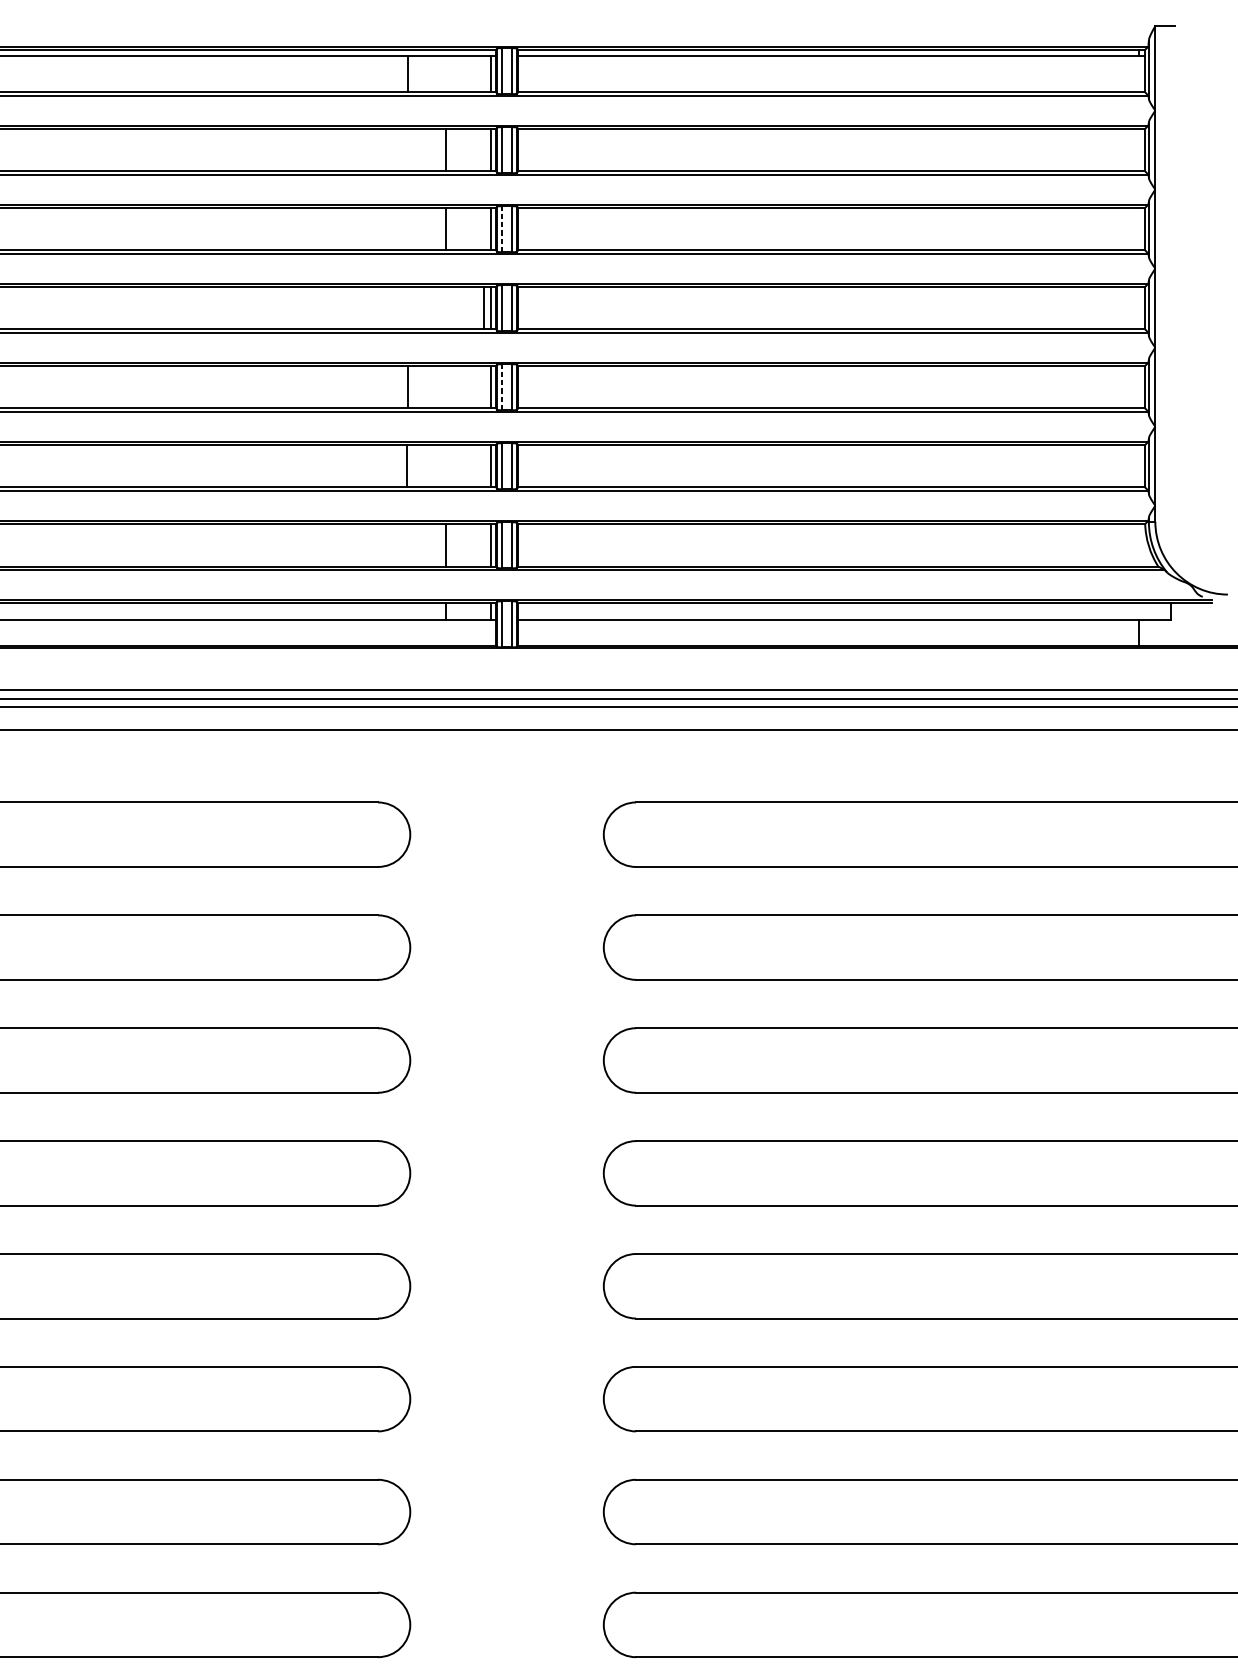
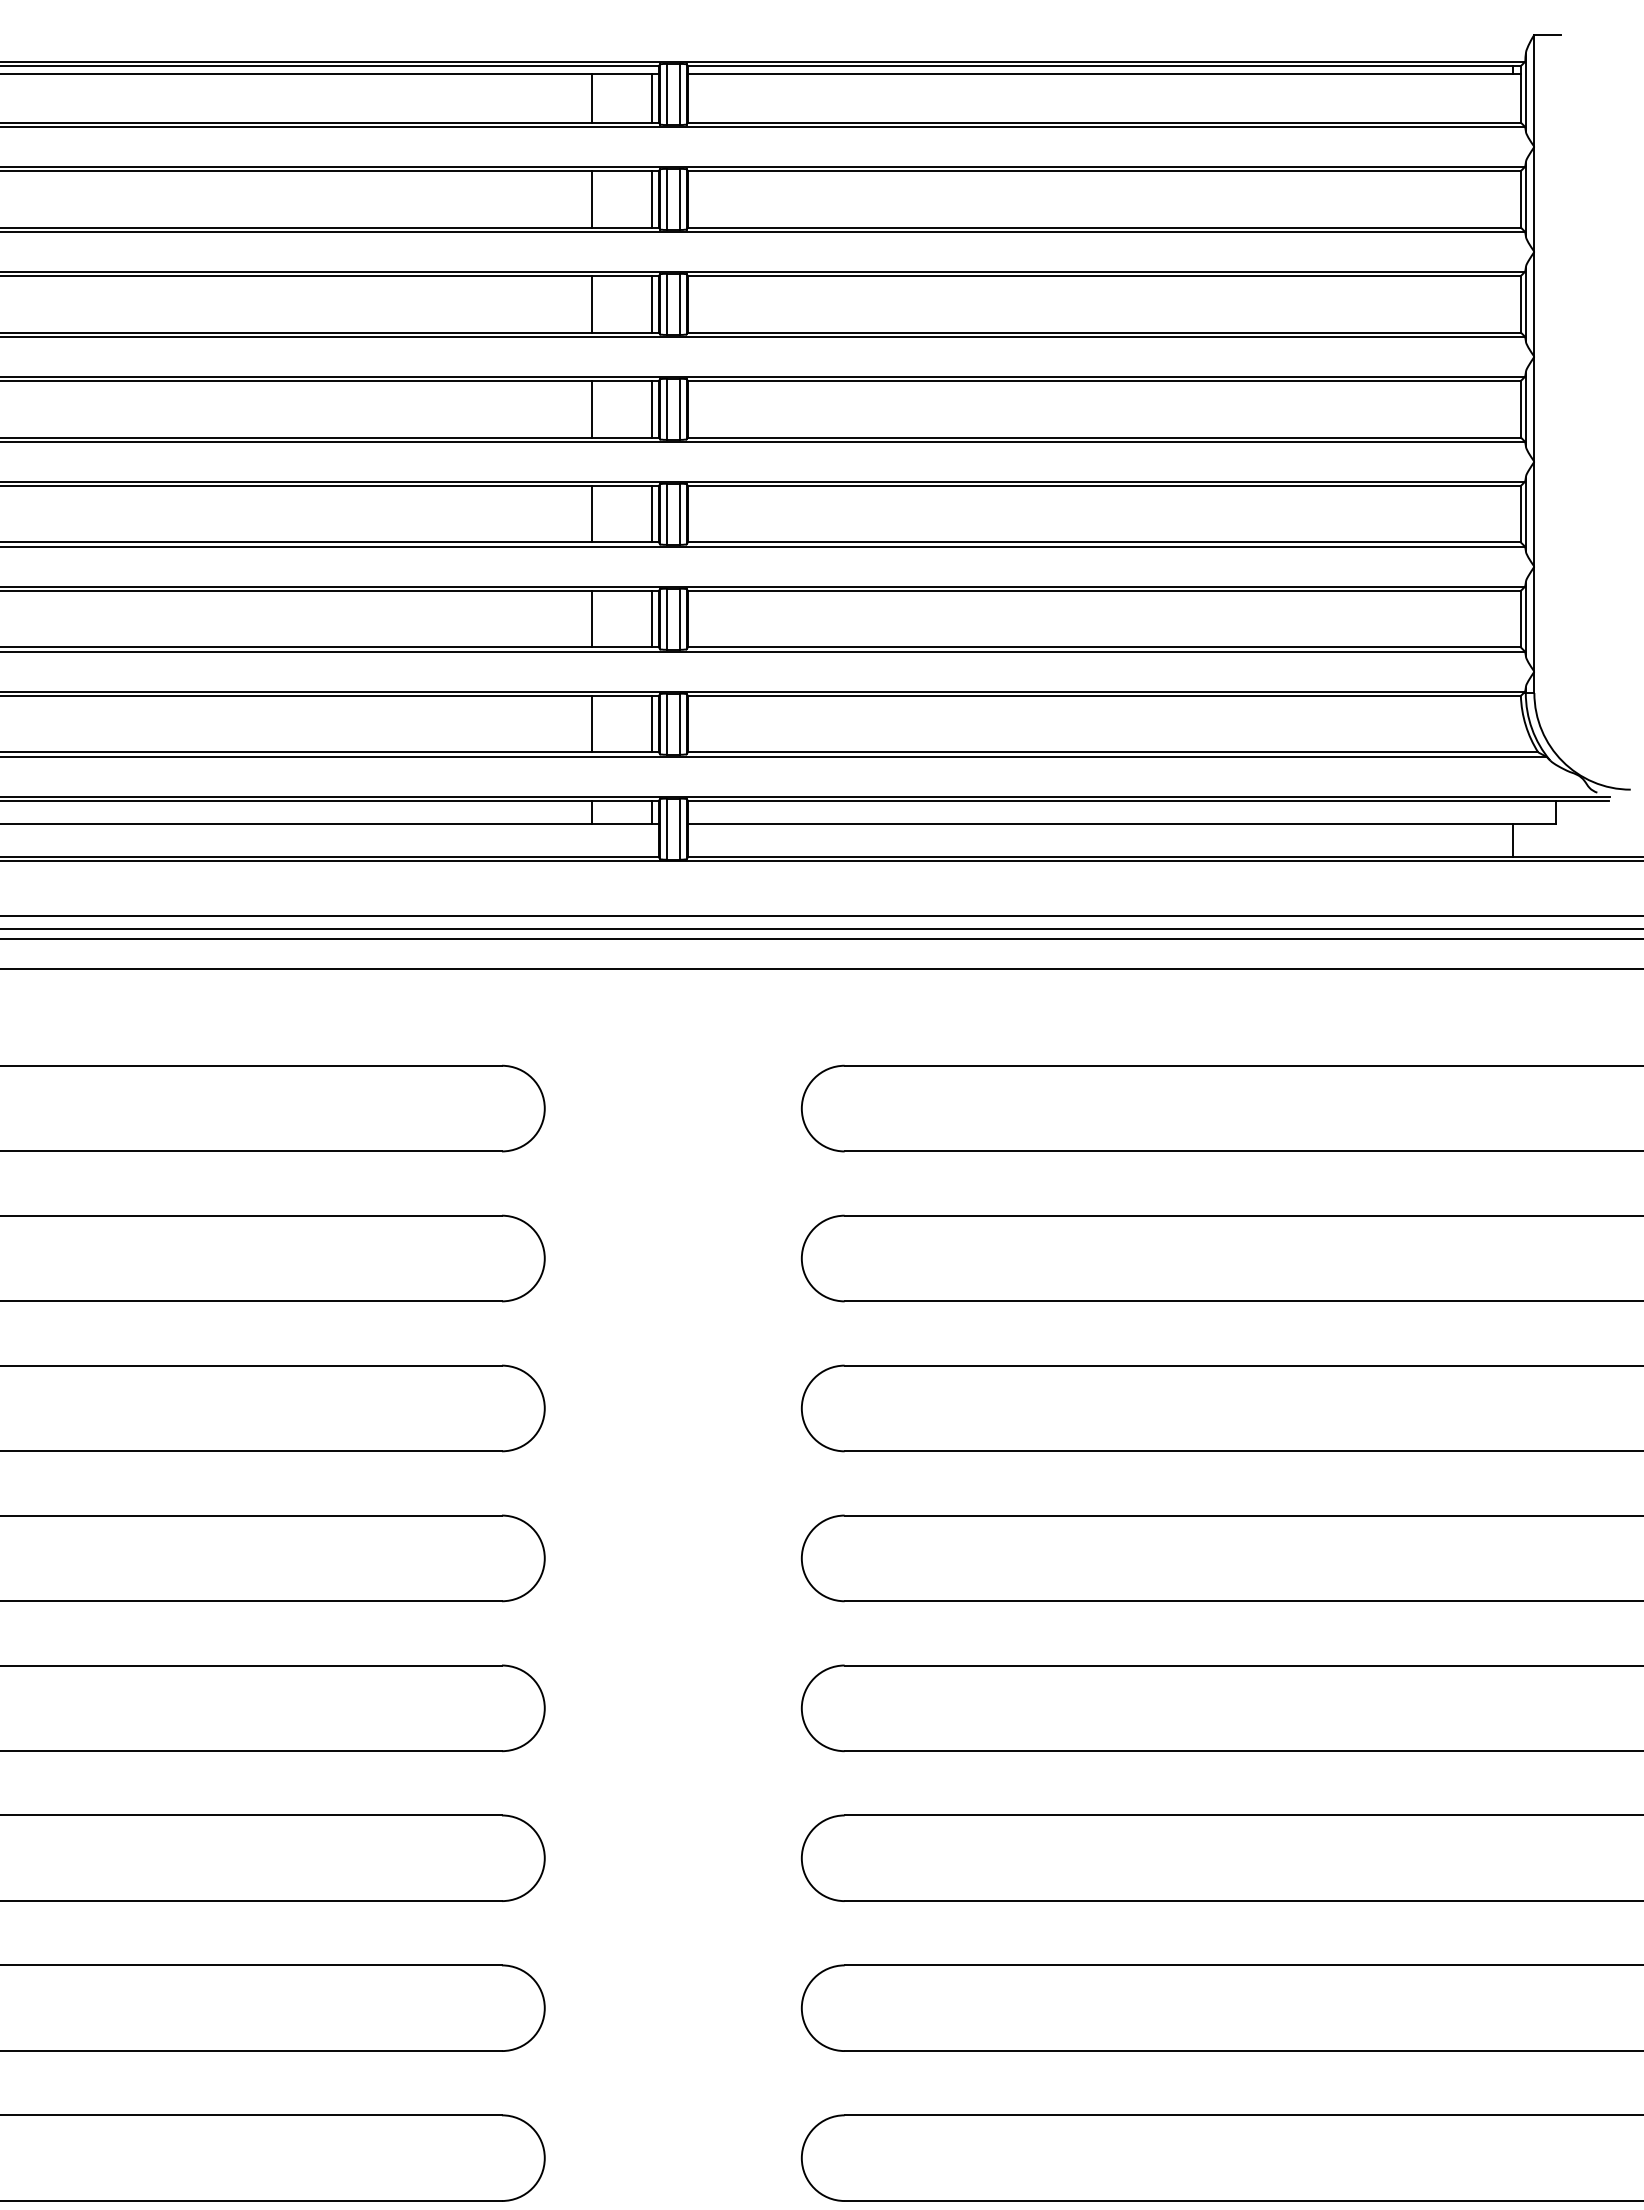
line: (407, 74) -> (591, 98), moved
line: (501, 229) -> (666, 304), dashed -> solid
line: (483, 307) -> (591, 408), moved
line: (407, 386) -> (591, 513), moved
line: (501, 387) -> (666, 514), dashed -> solid
line: (407, 465) -> (591, 618), moved

